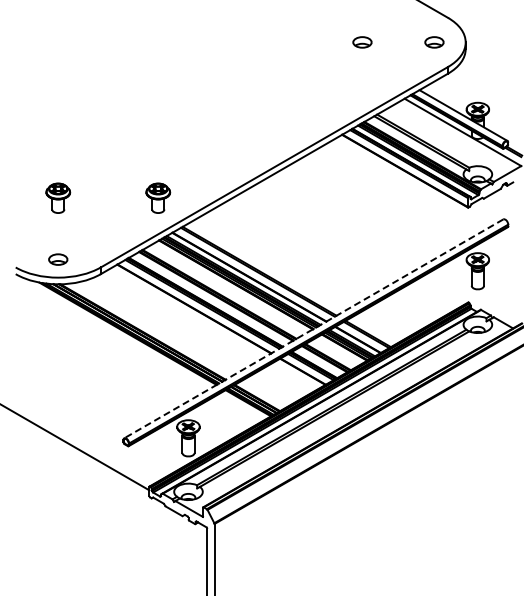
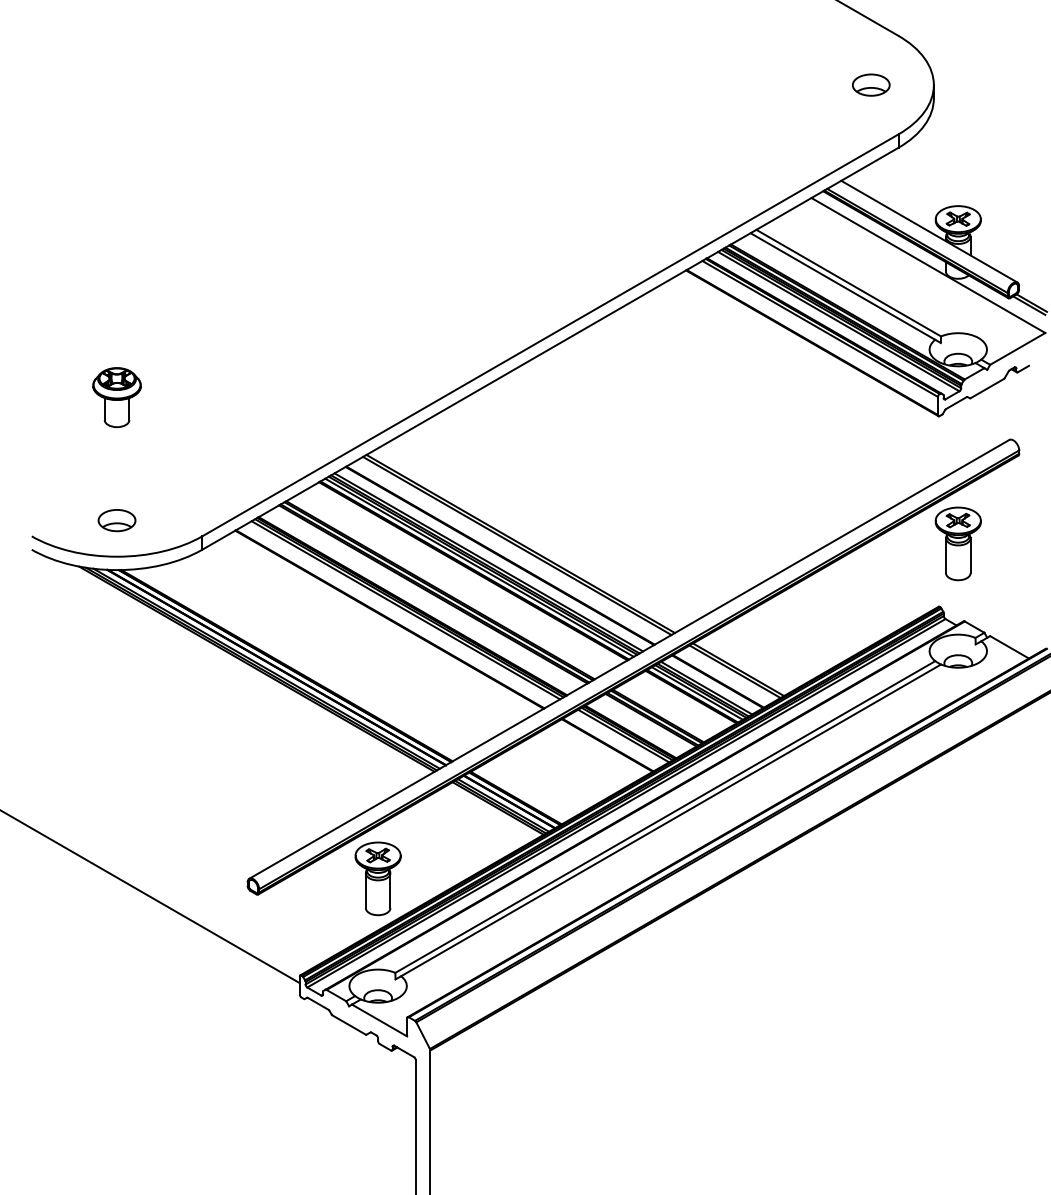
part: (362, 42) -> (726, 85), removed
part: (158, 197) -> (318, 396), removed
line: (313, 328) -> (628, 658), dashed -> solid

